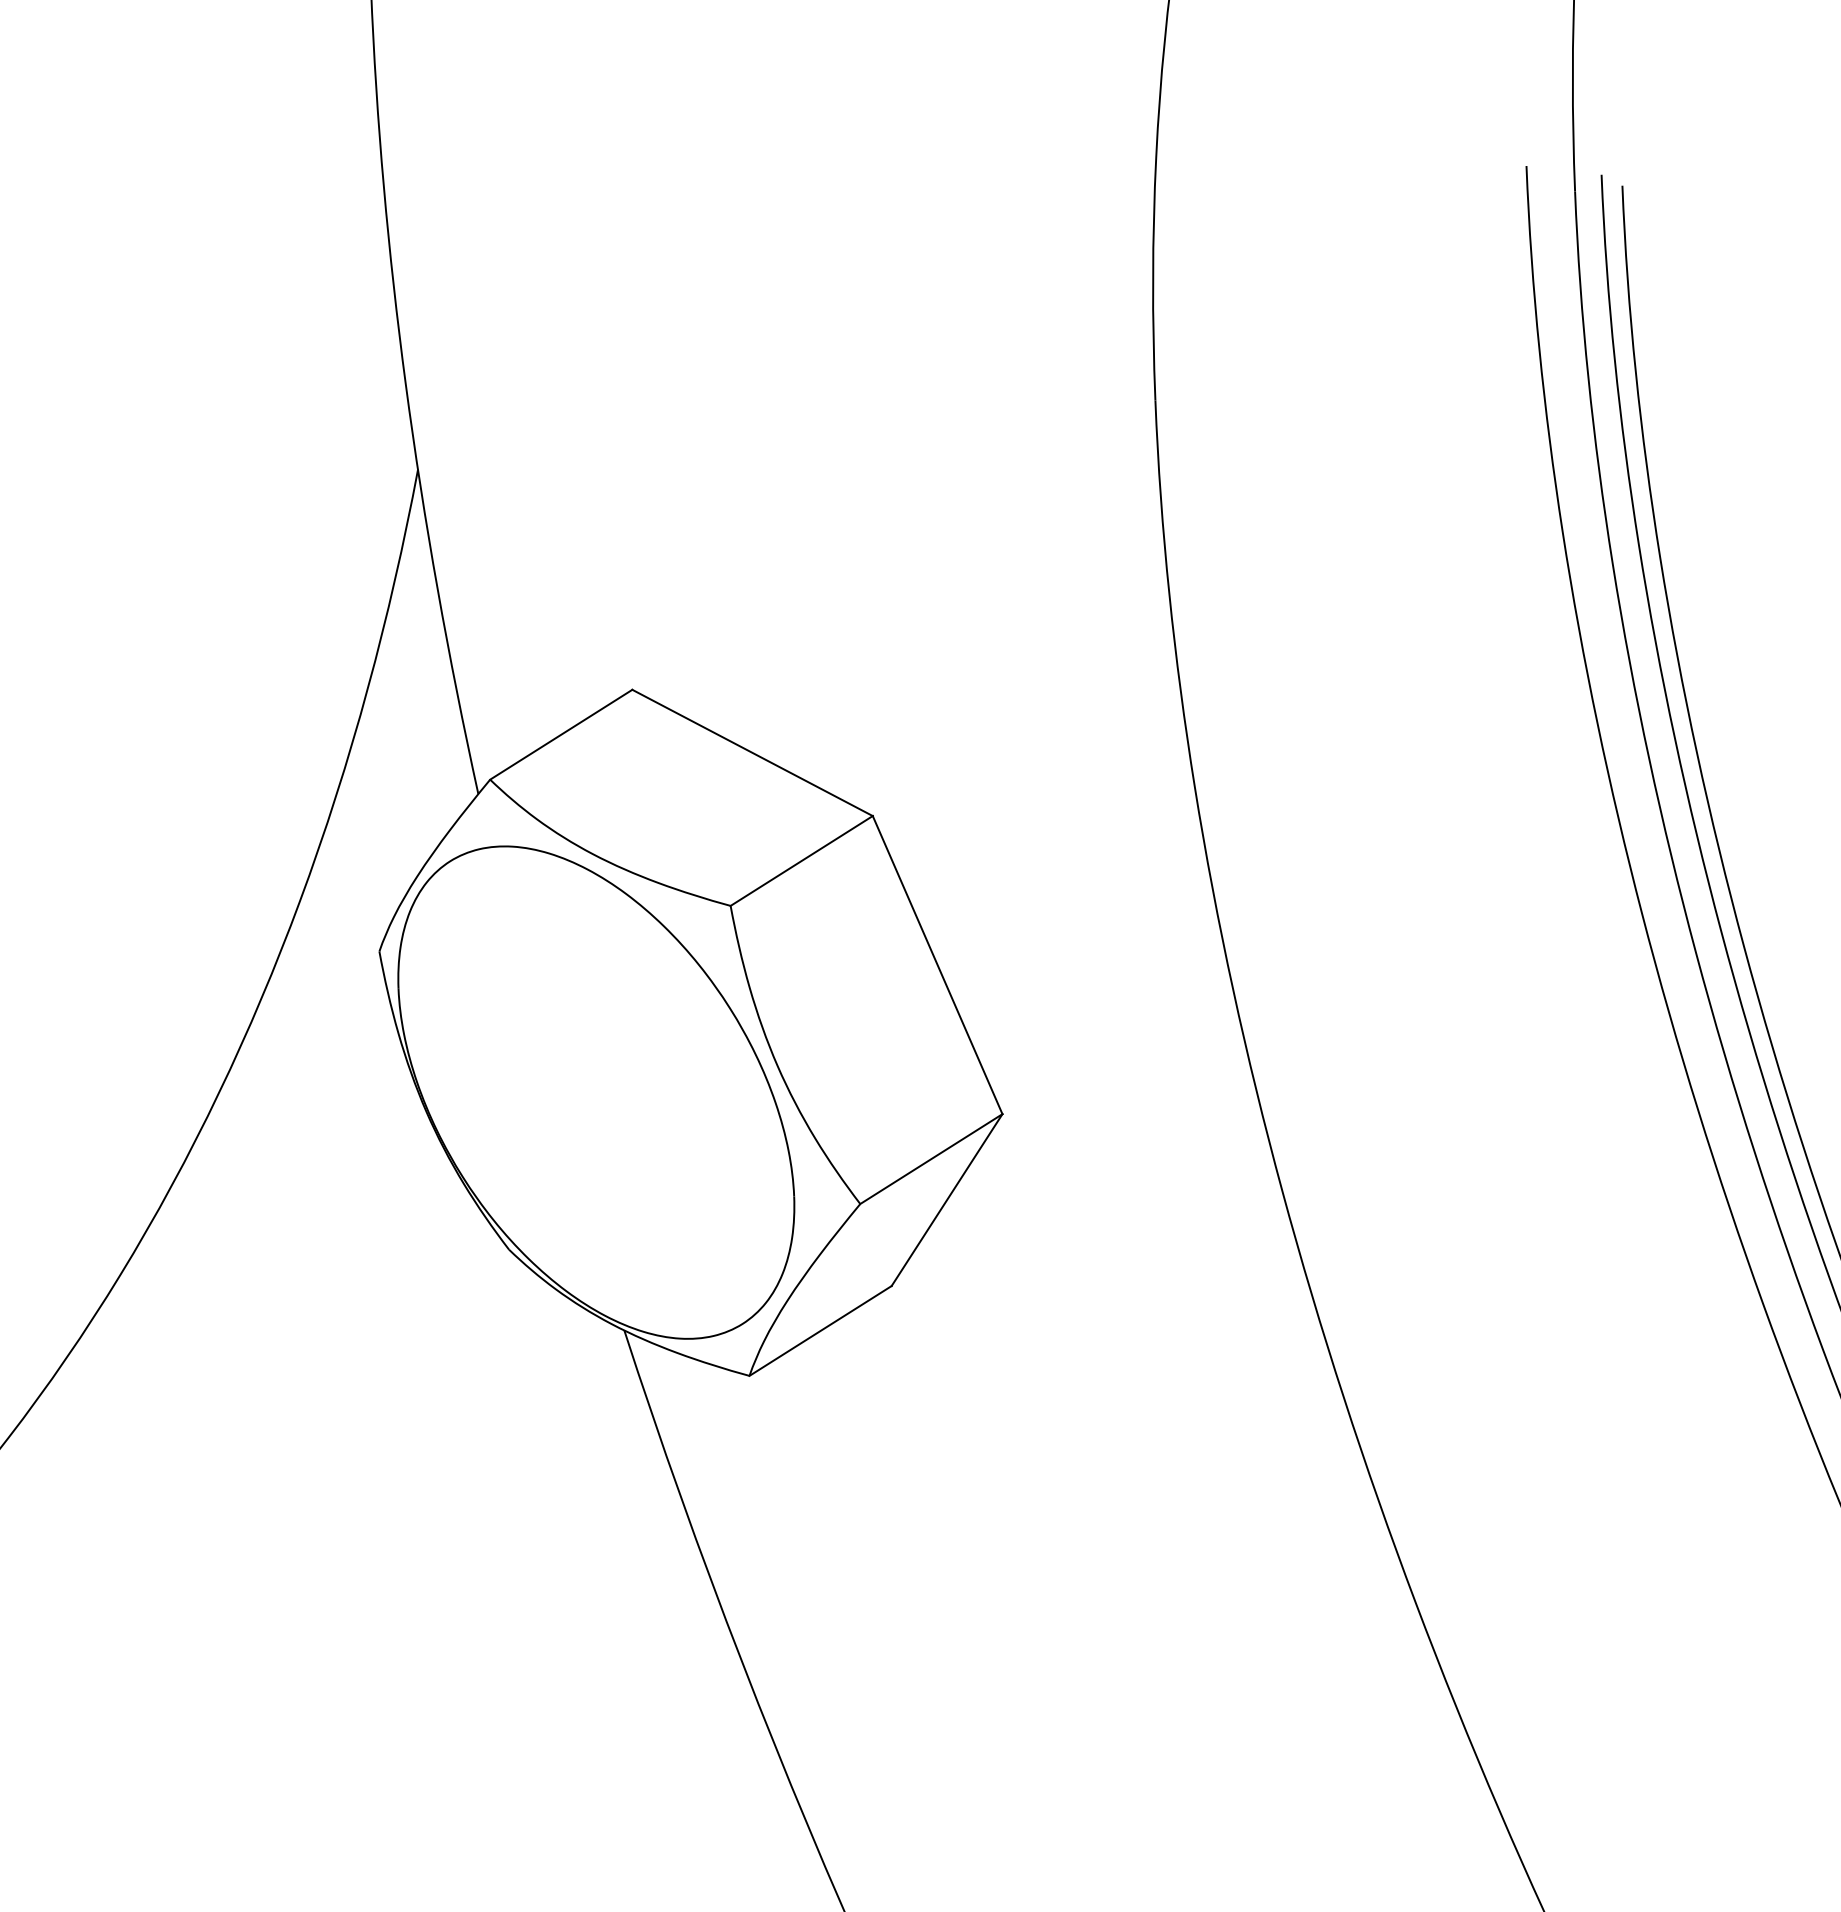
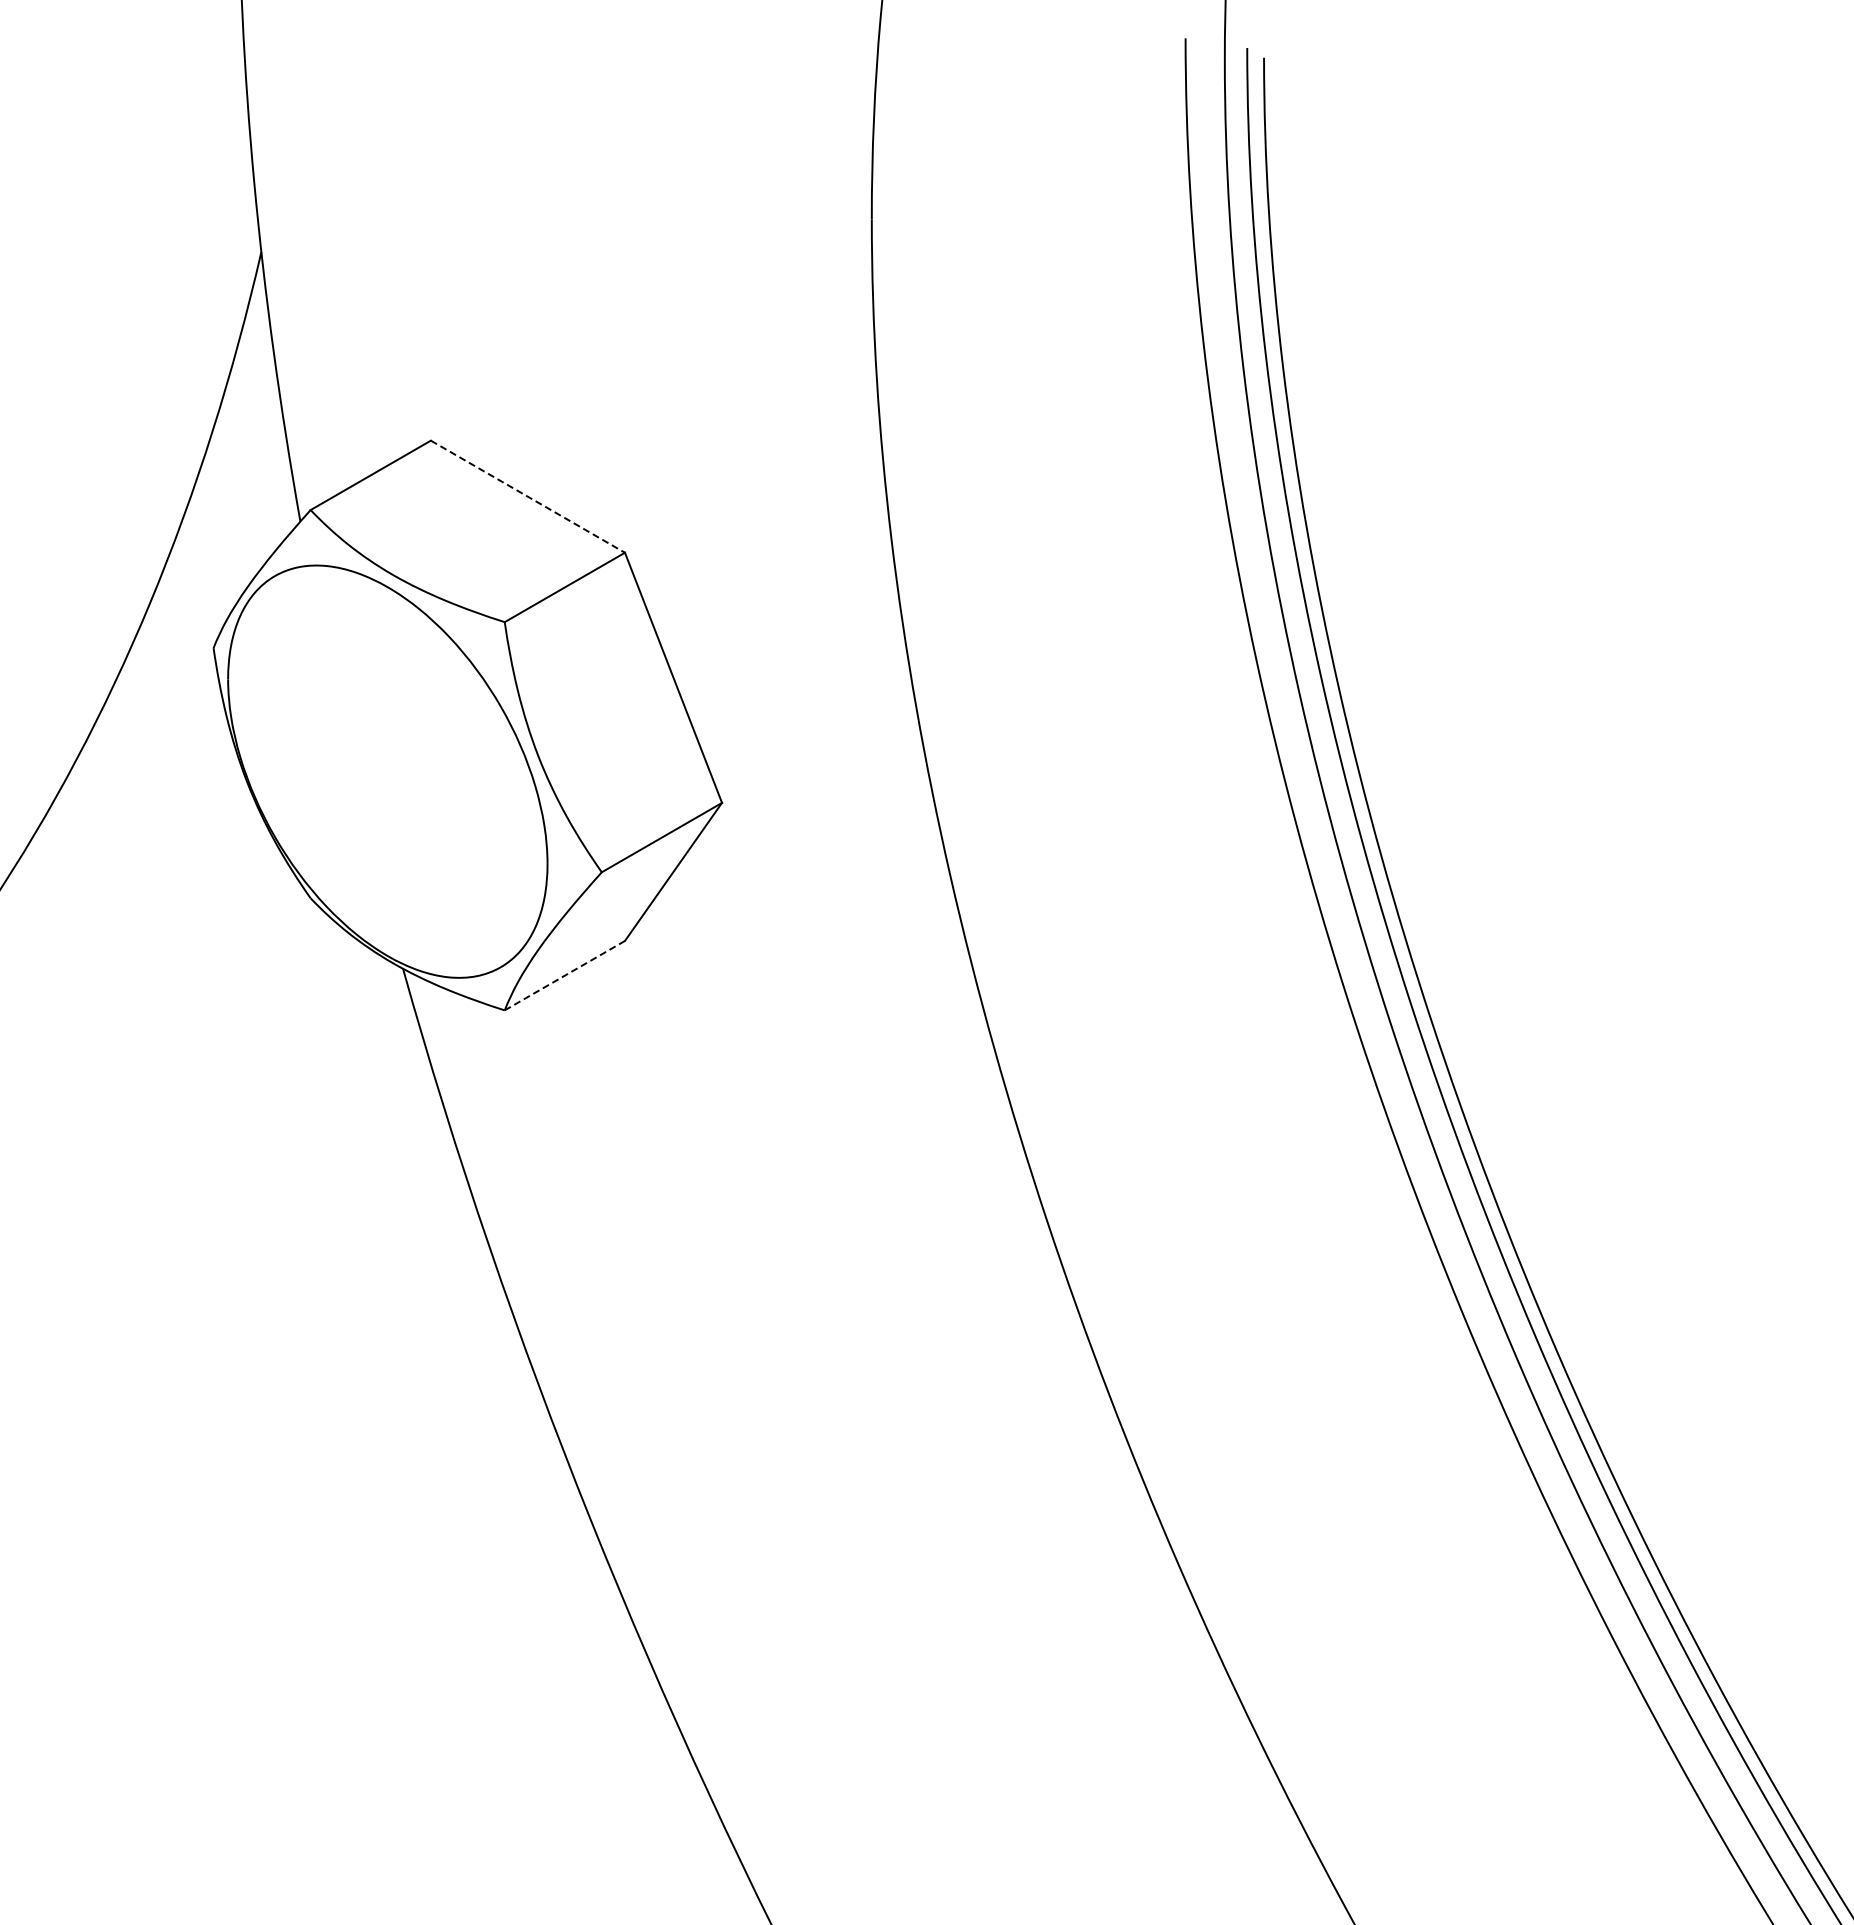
line: (753, 752) -> (528, 496), solid -> dashed
line: (821, 1330) -> (565, 975), solid -> dashed

